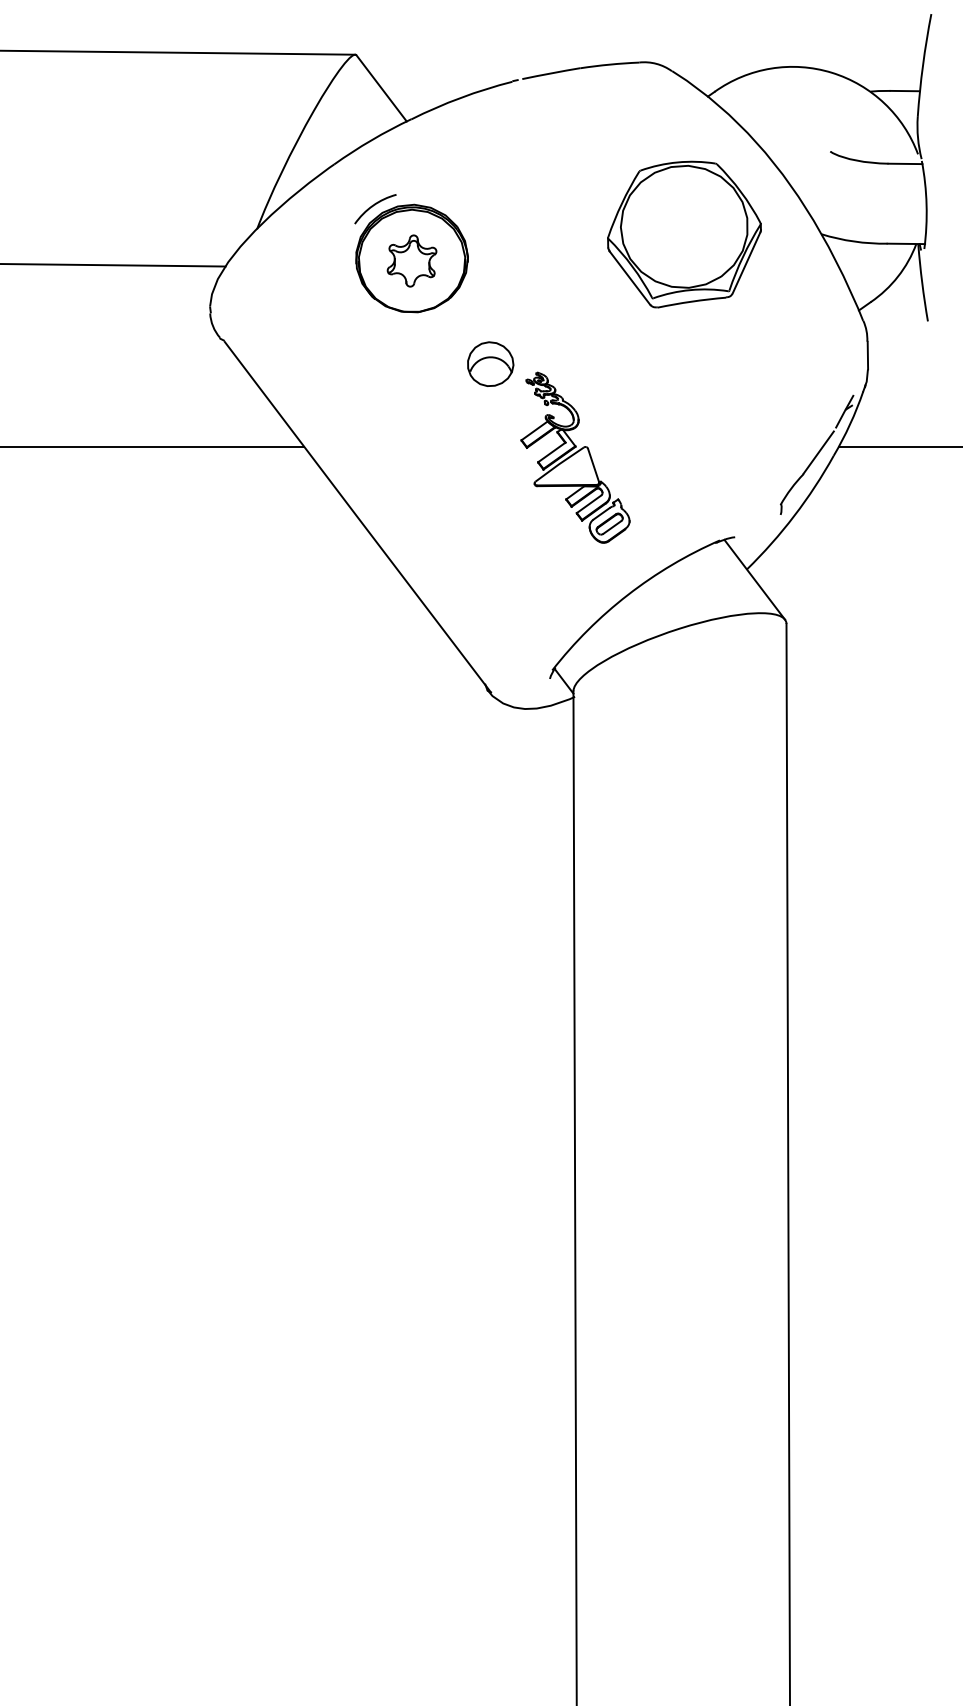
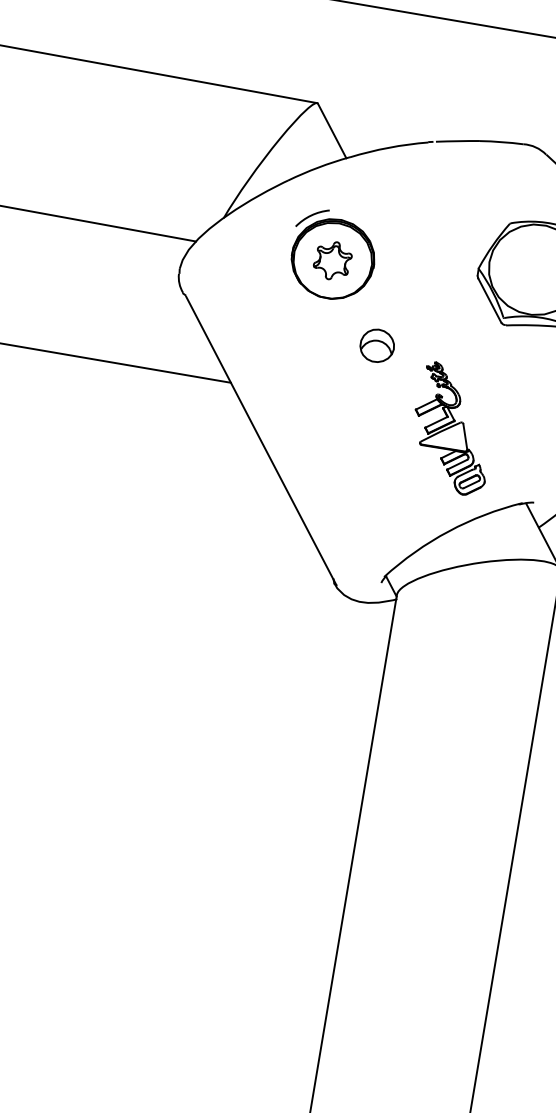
part: (575, 457) -> (453, 428), moved

